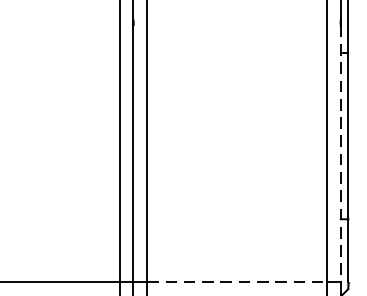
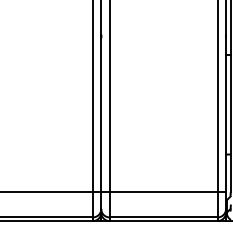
line: (341, 154) -> (226, 115), dashed -> solid
line: (238, 282) -> (164, 192), dashed -> solid

